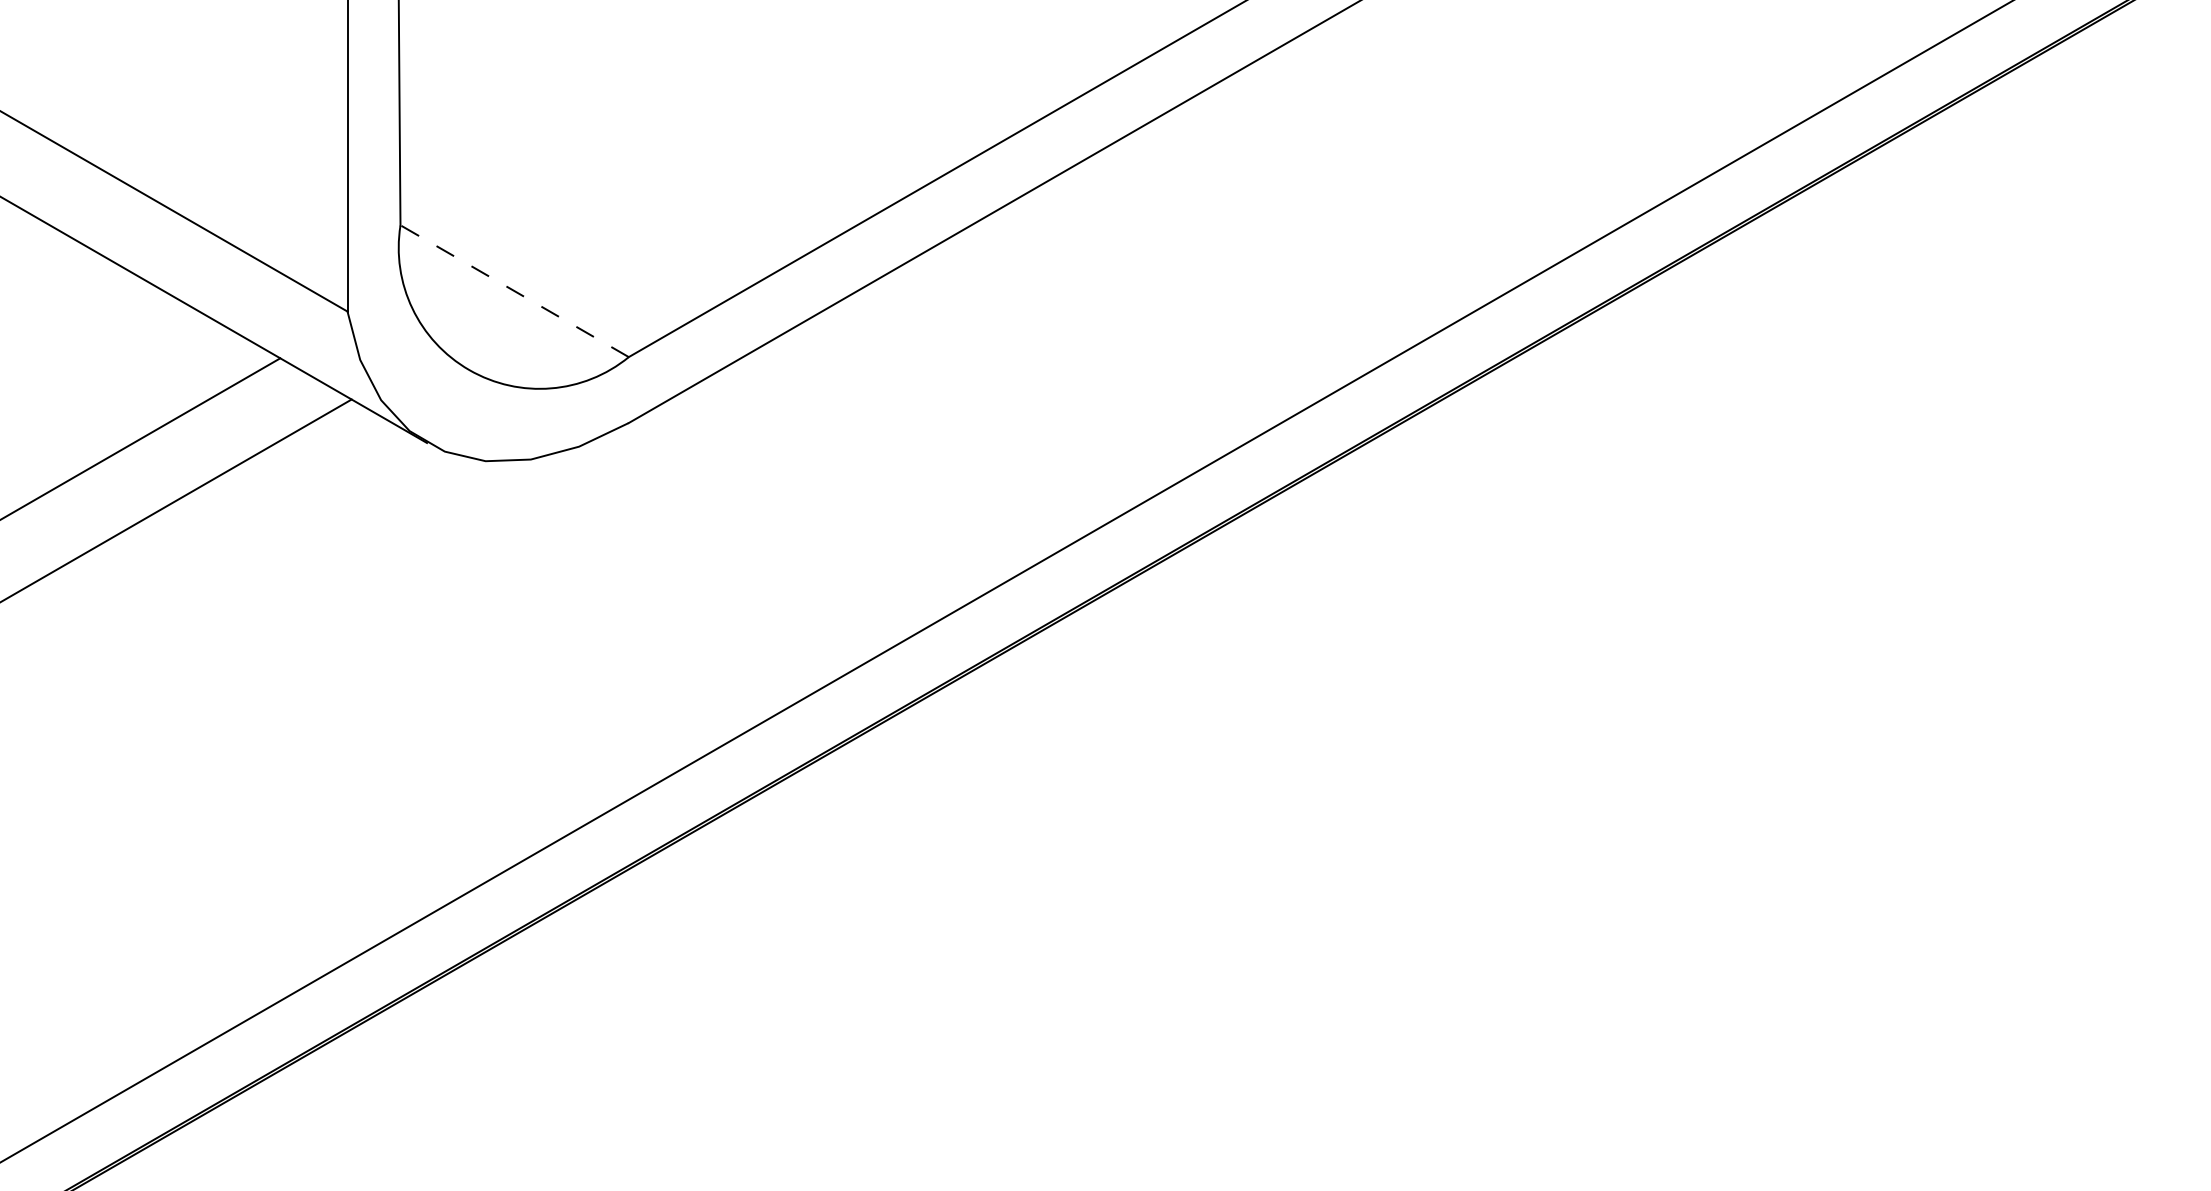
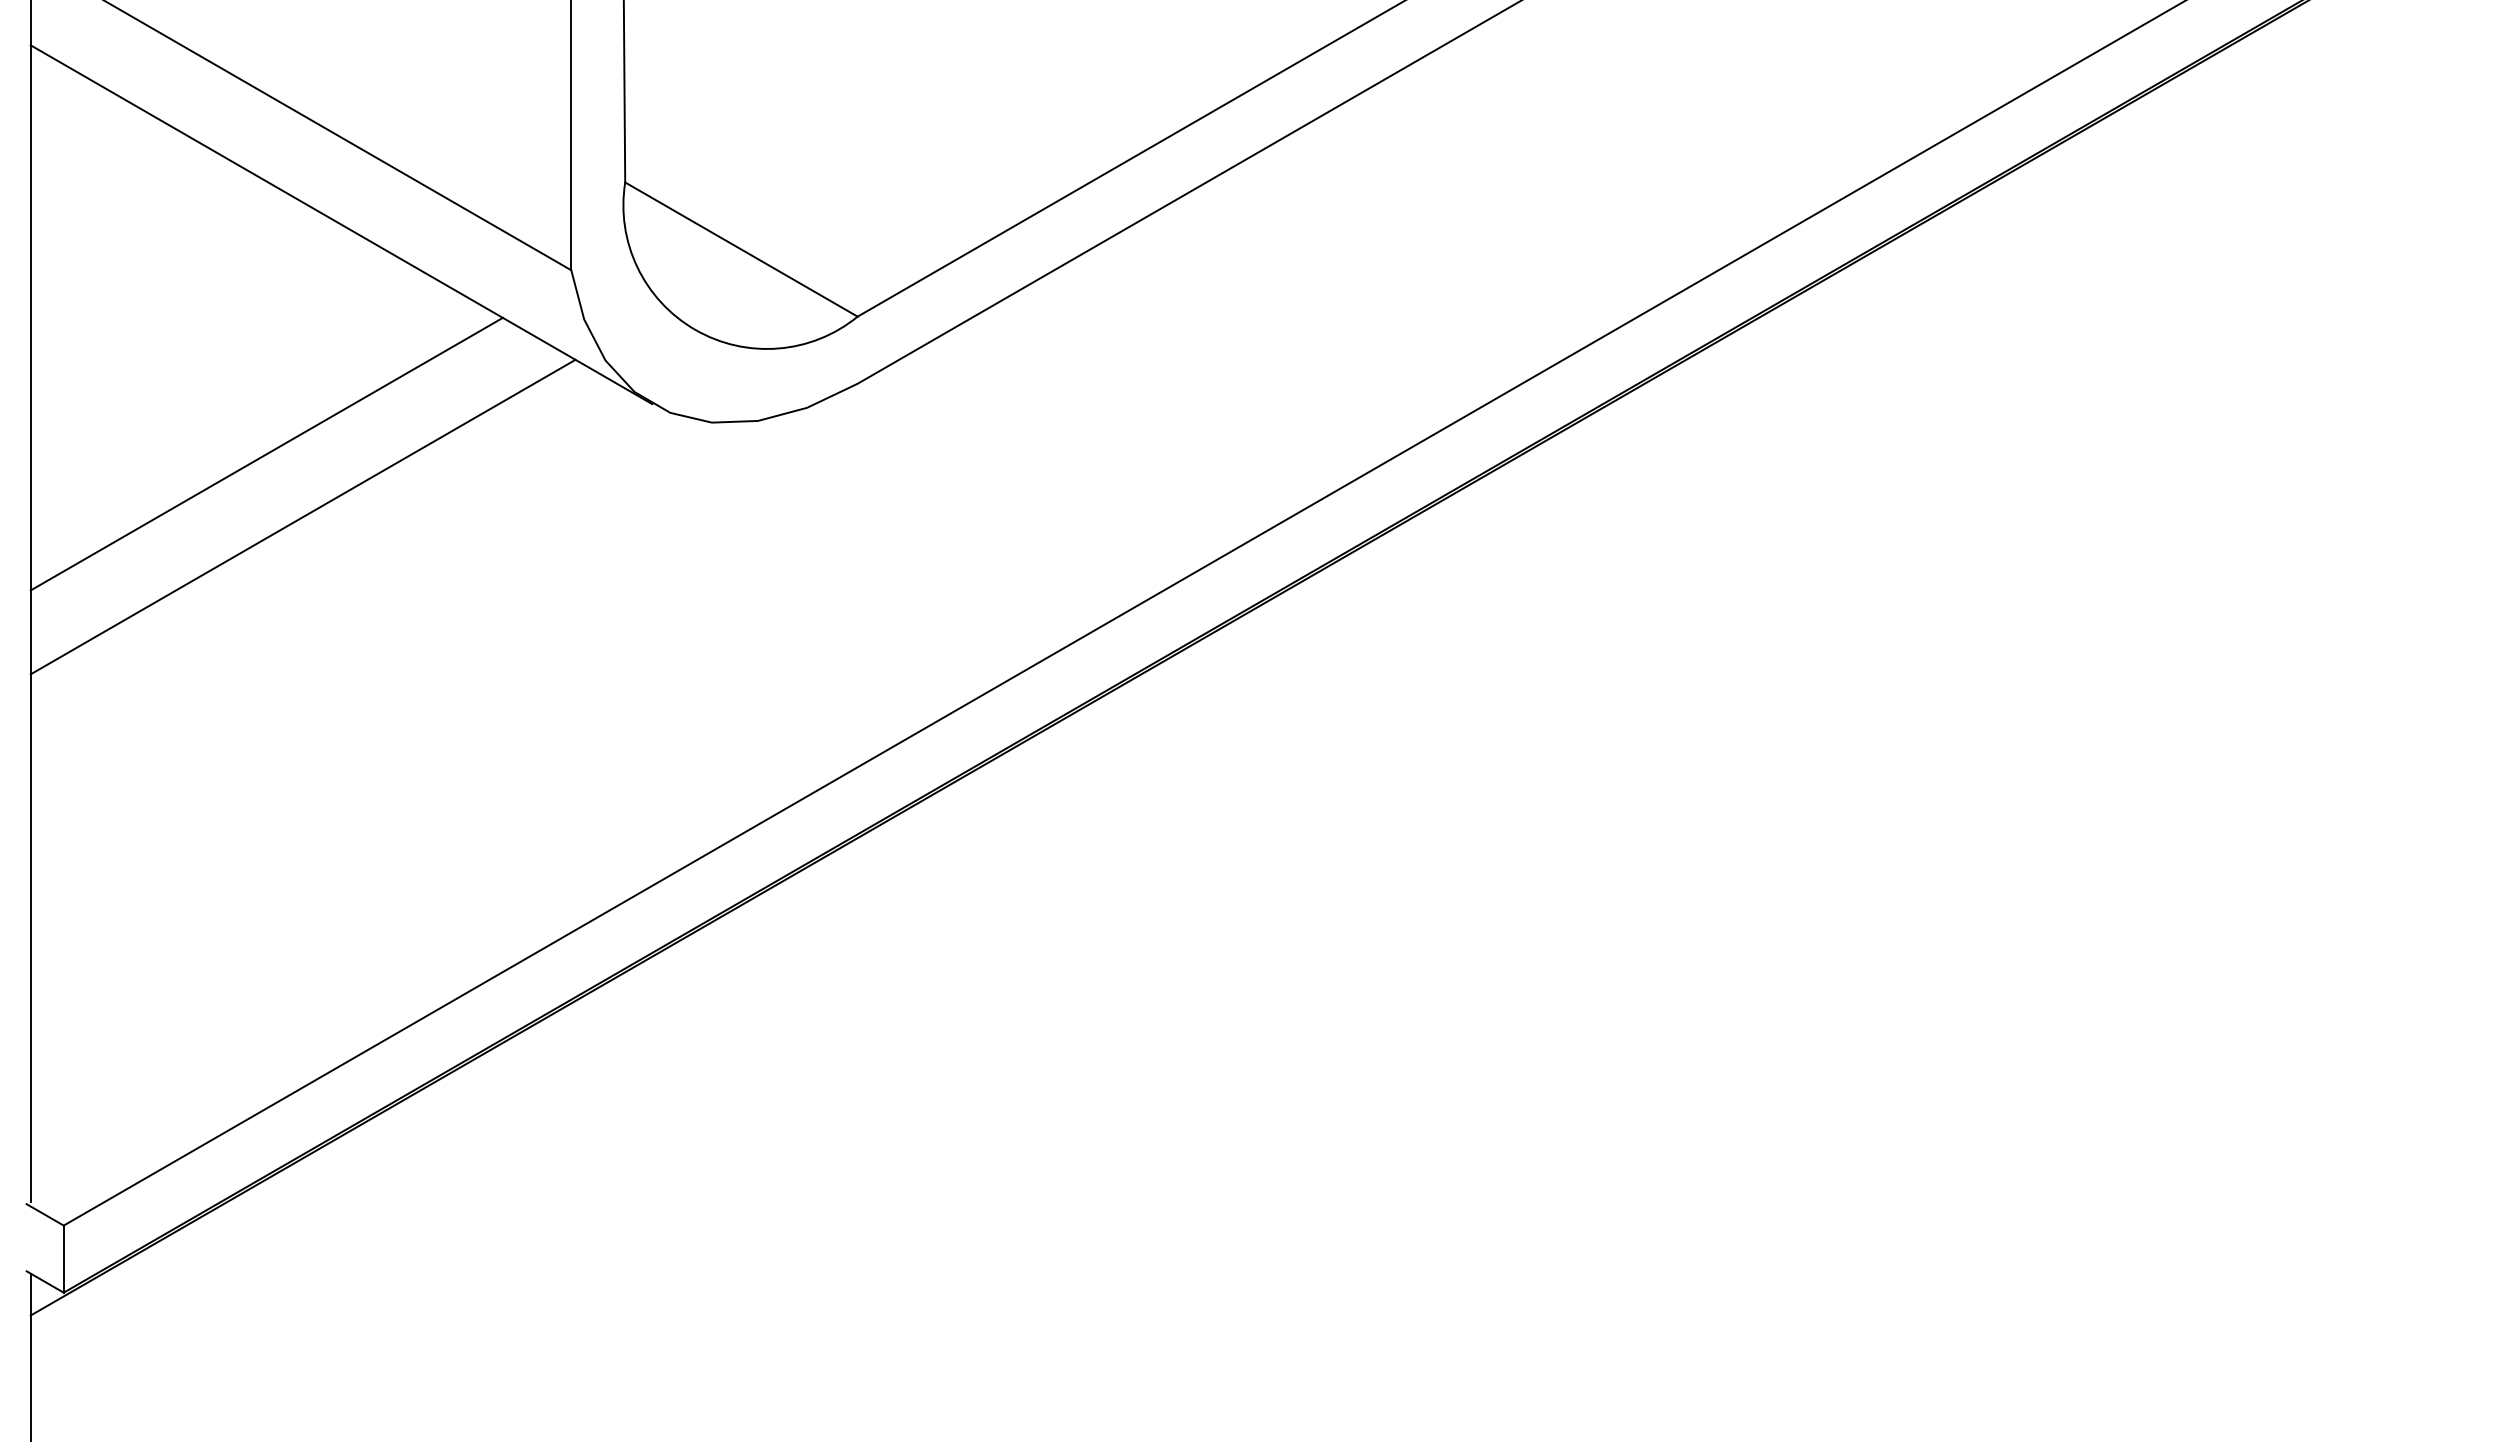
line: (514, 291) -> (741, 249), dashed -> solid

